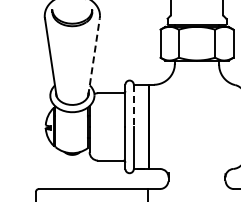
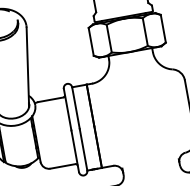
line: (94, 56) -> (28, 66), dashed -> solid
line: (133, 106) -> (75, 108), dashed -> solid

